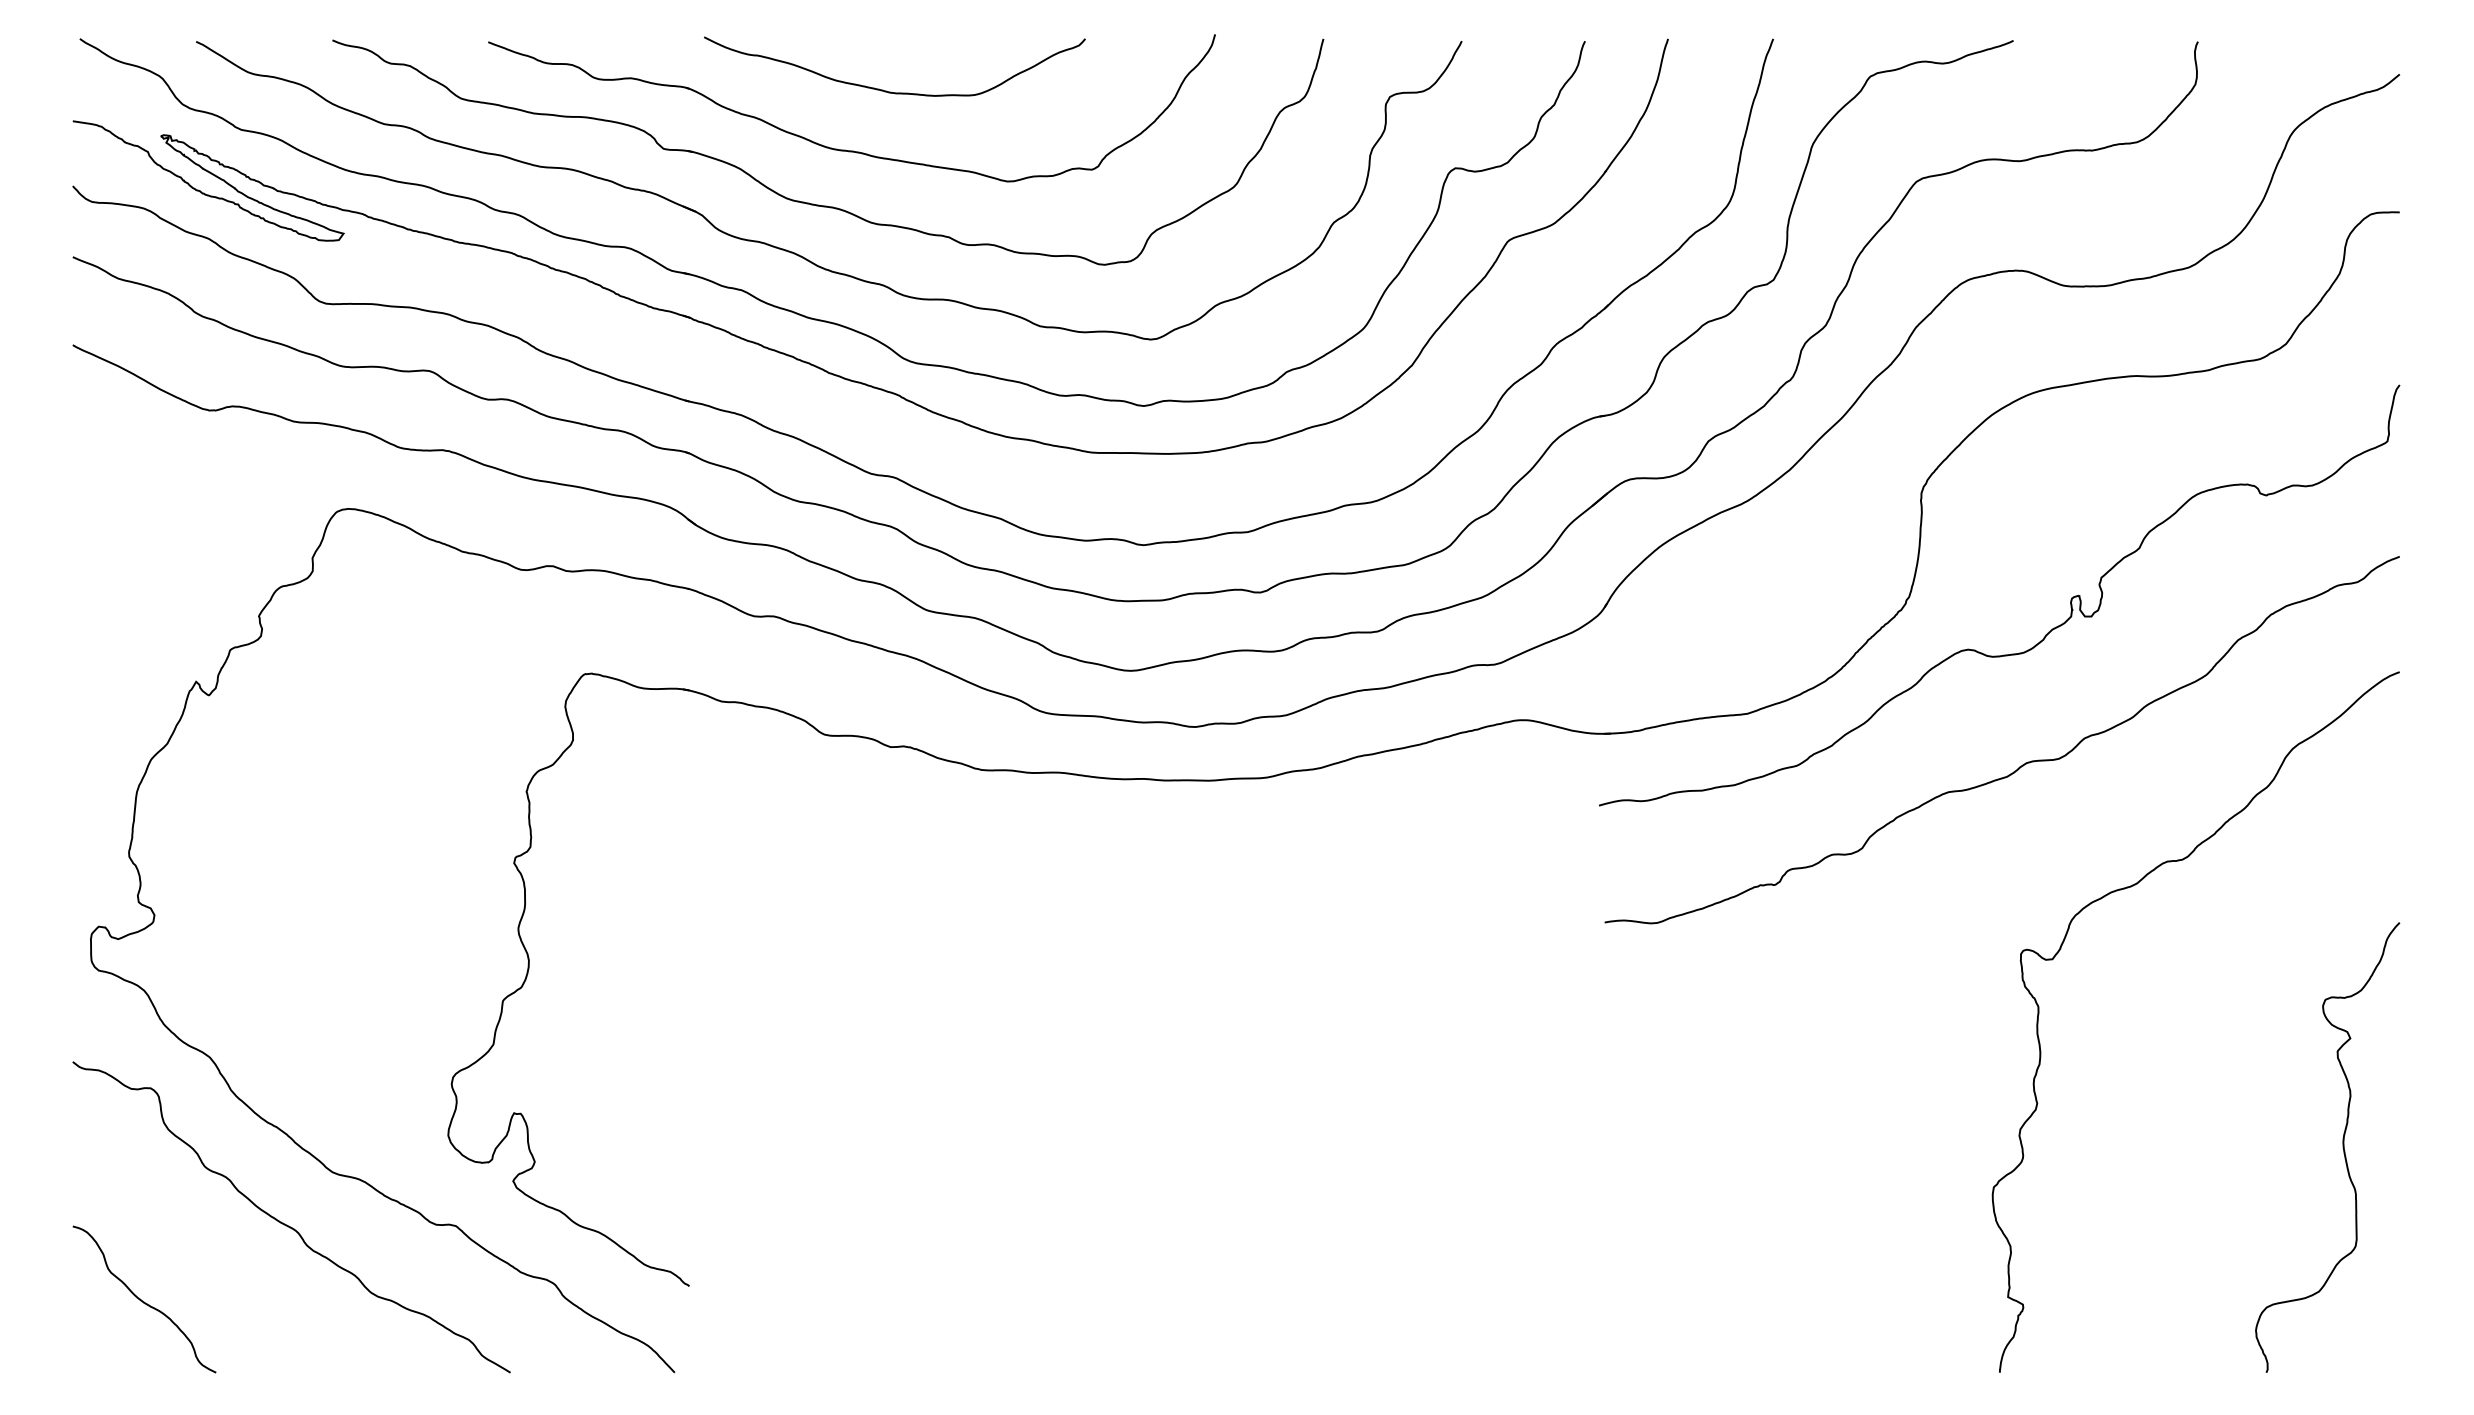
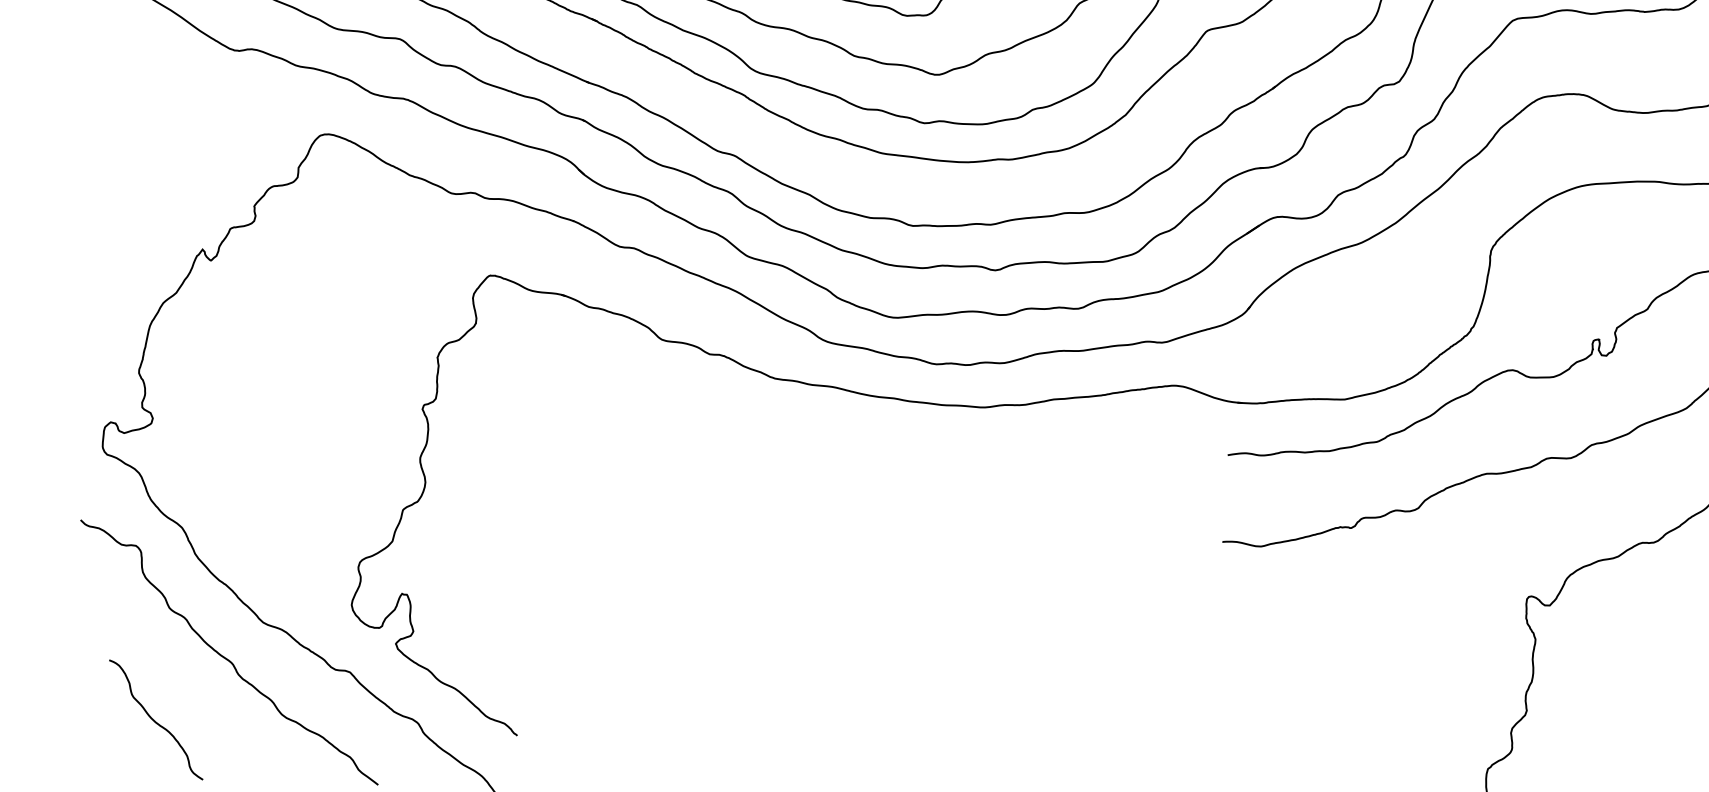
curve: (144, 1301) -> (155, 721), moved

